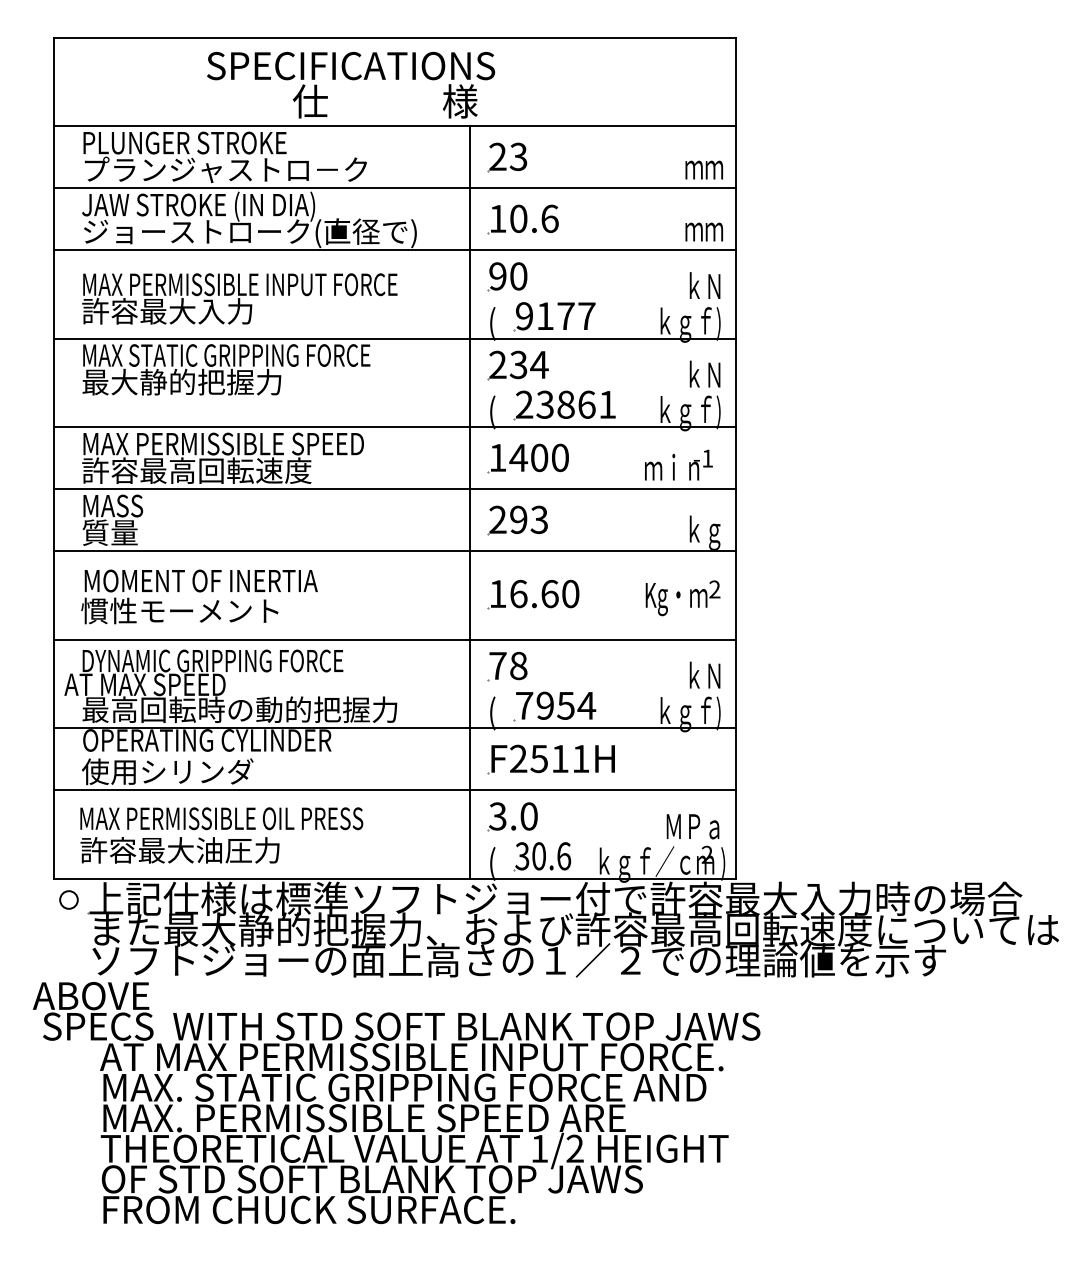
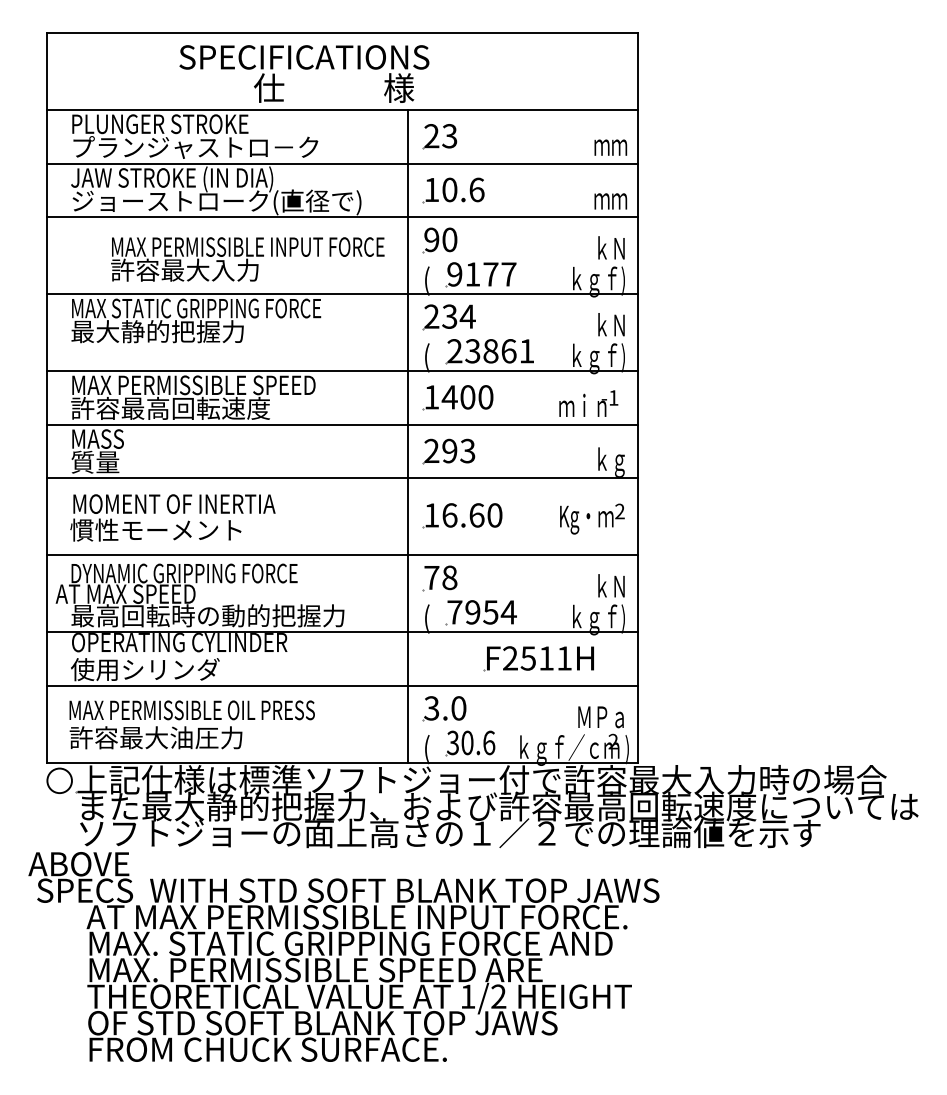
text: (239, 298) -> (247, 259), moved
part: (550, 759) -> (538, 658), moved
circle: (68, 899) -> (59, 780), size x1.6

